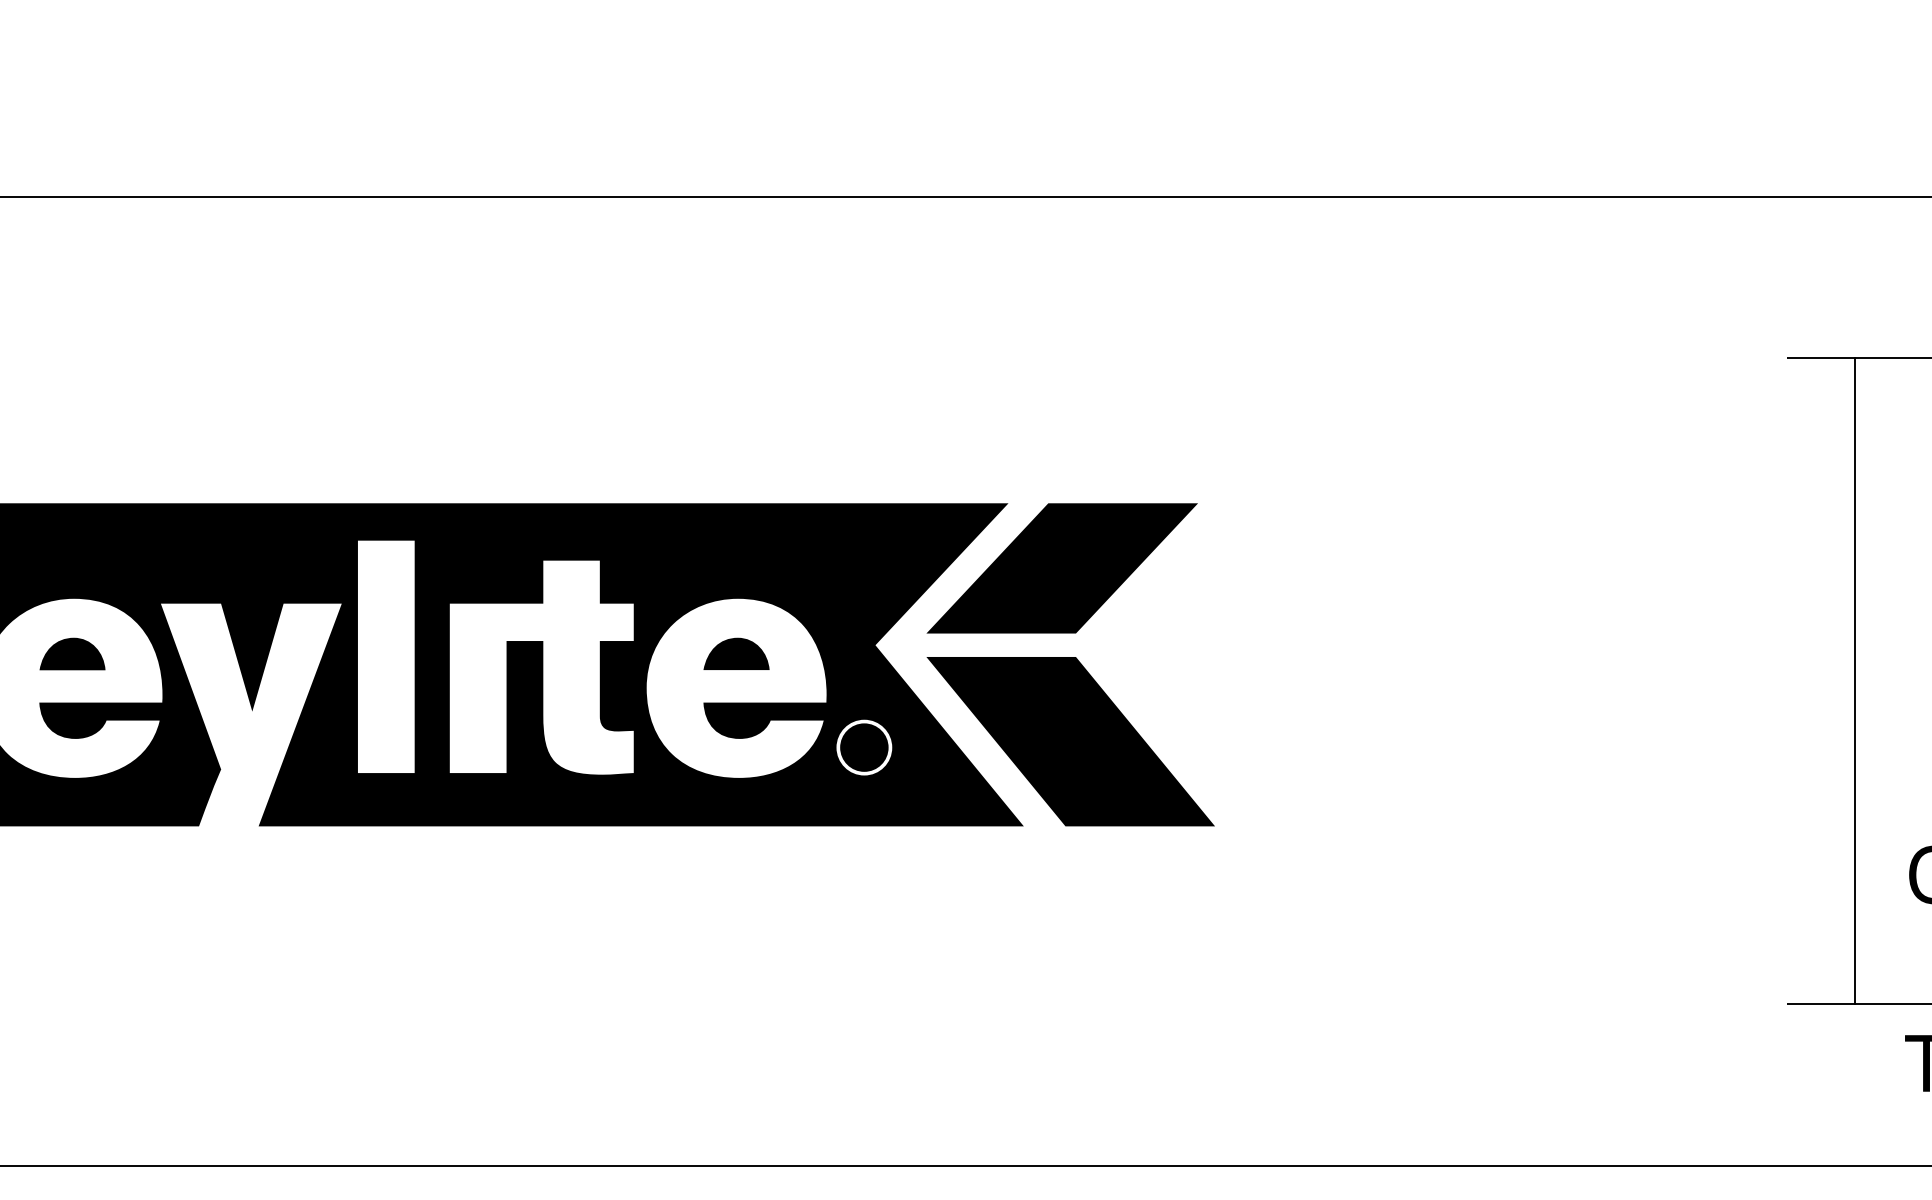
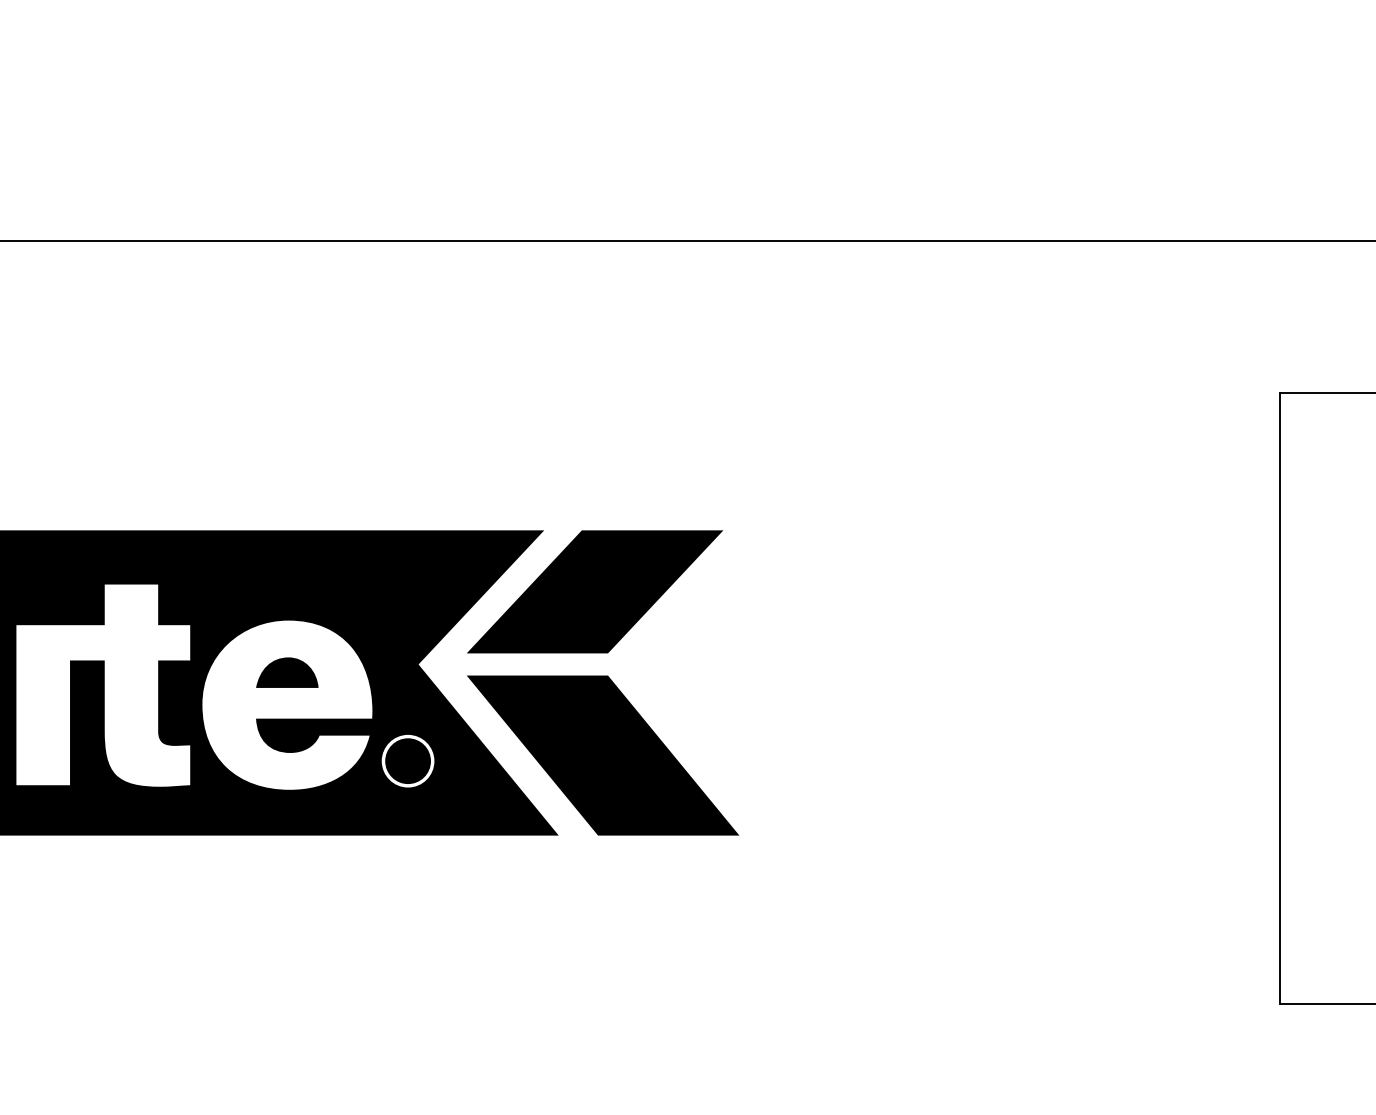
line: (1854, 681) -> (1279, 698), moved

